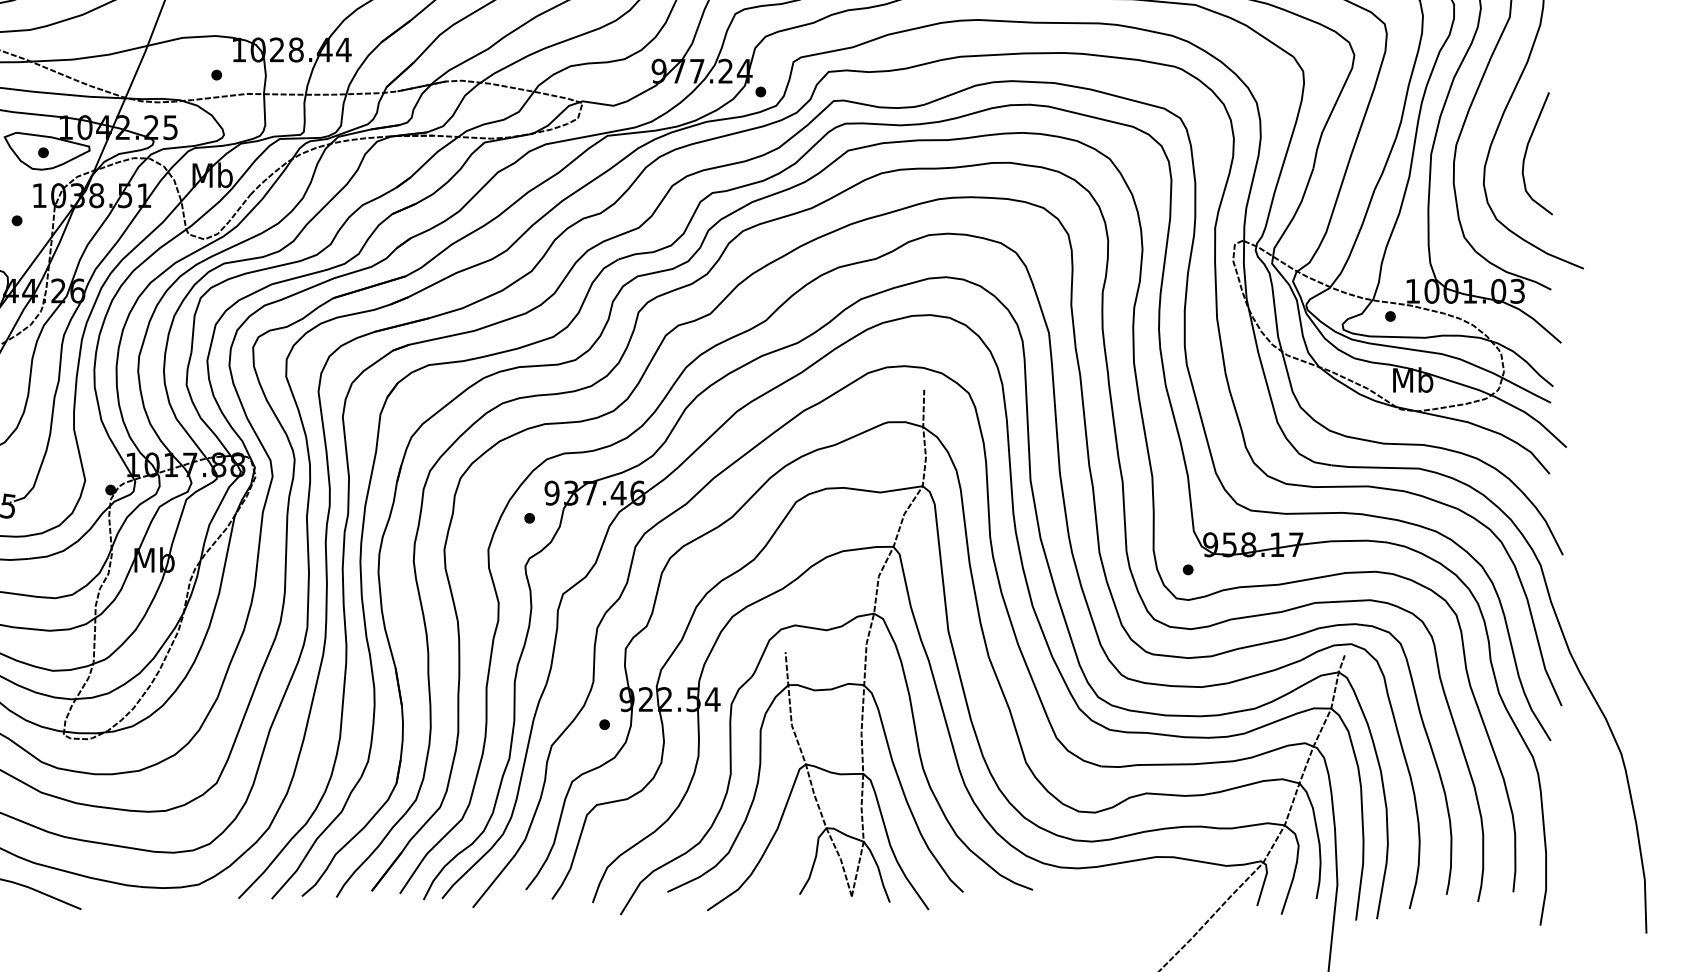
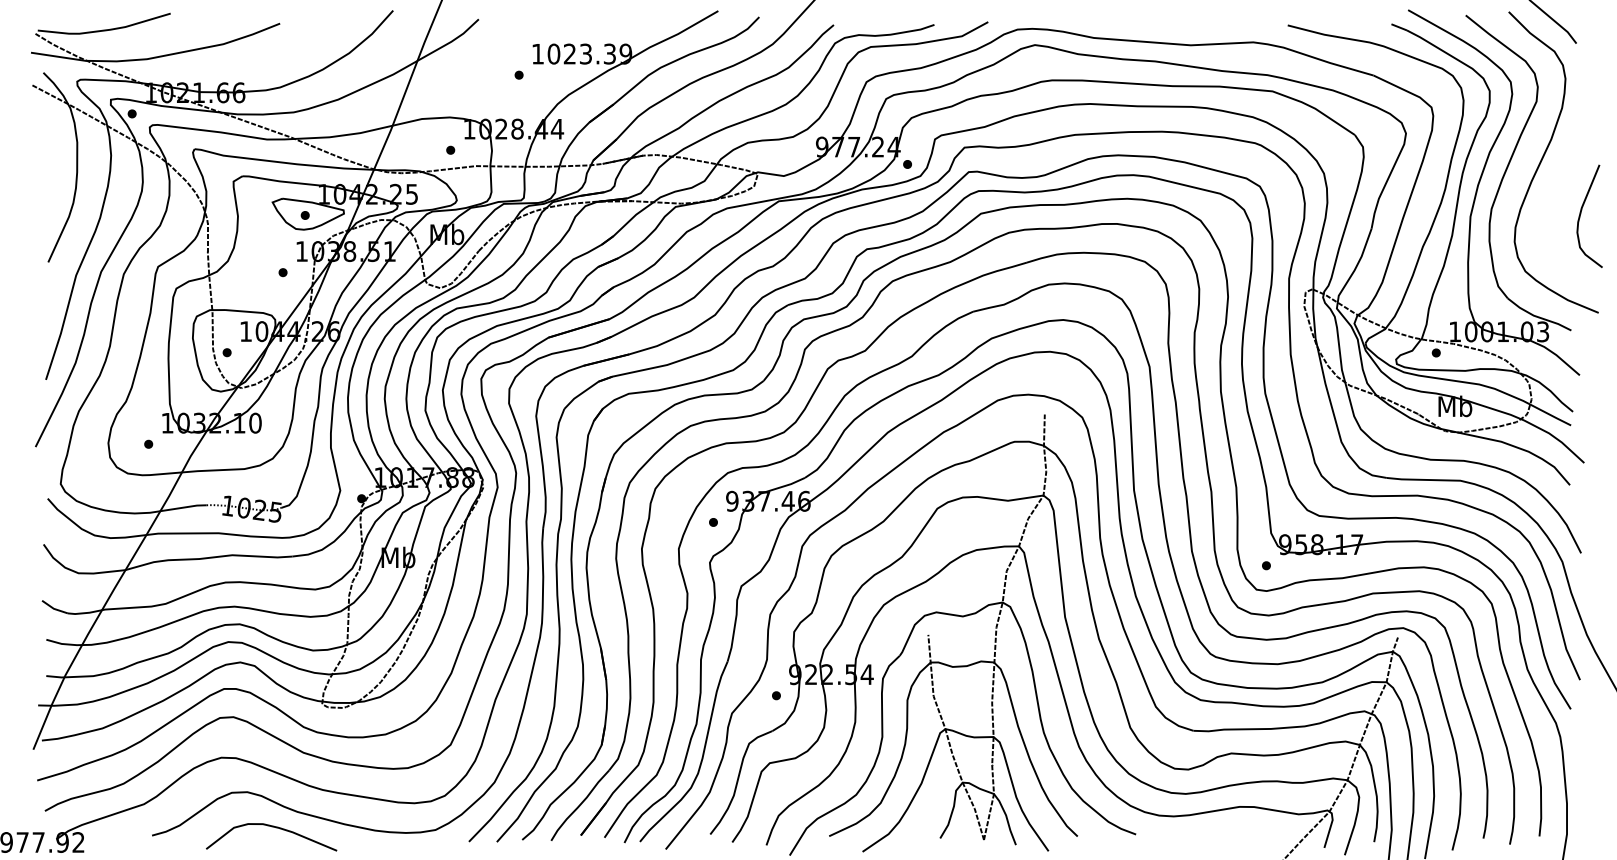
curve: (1527, 151) -> (1581, 214), moved

